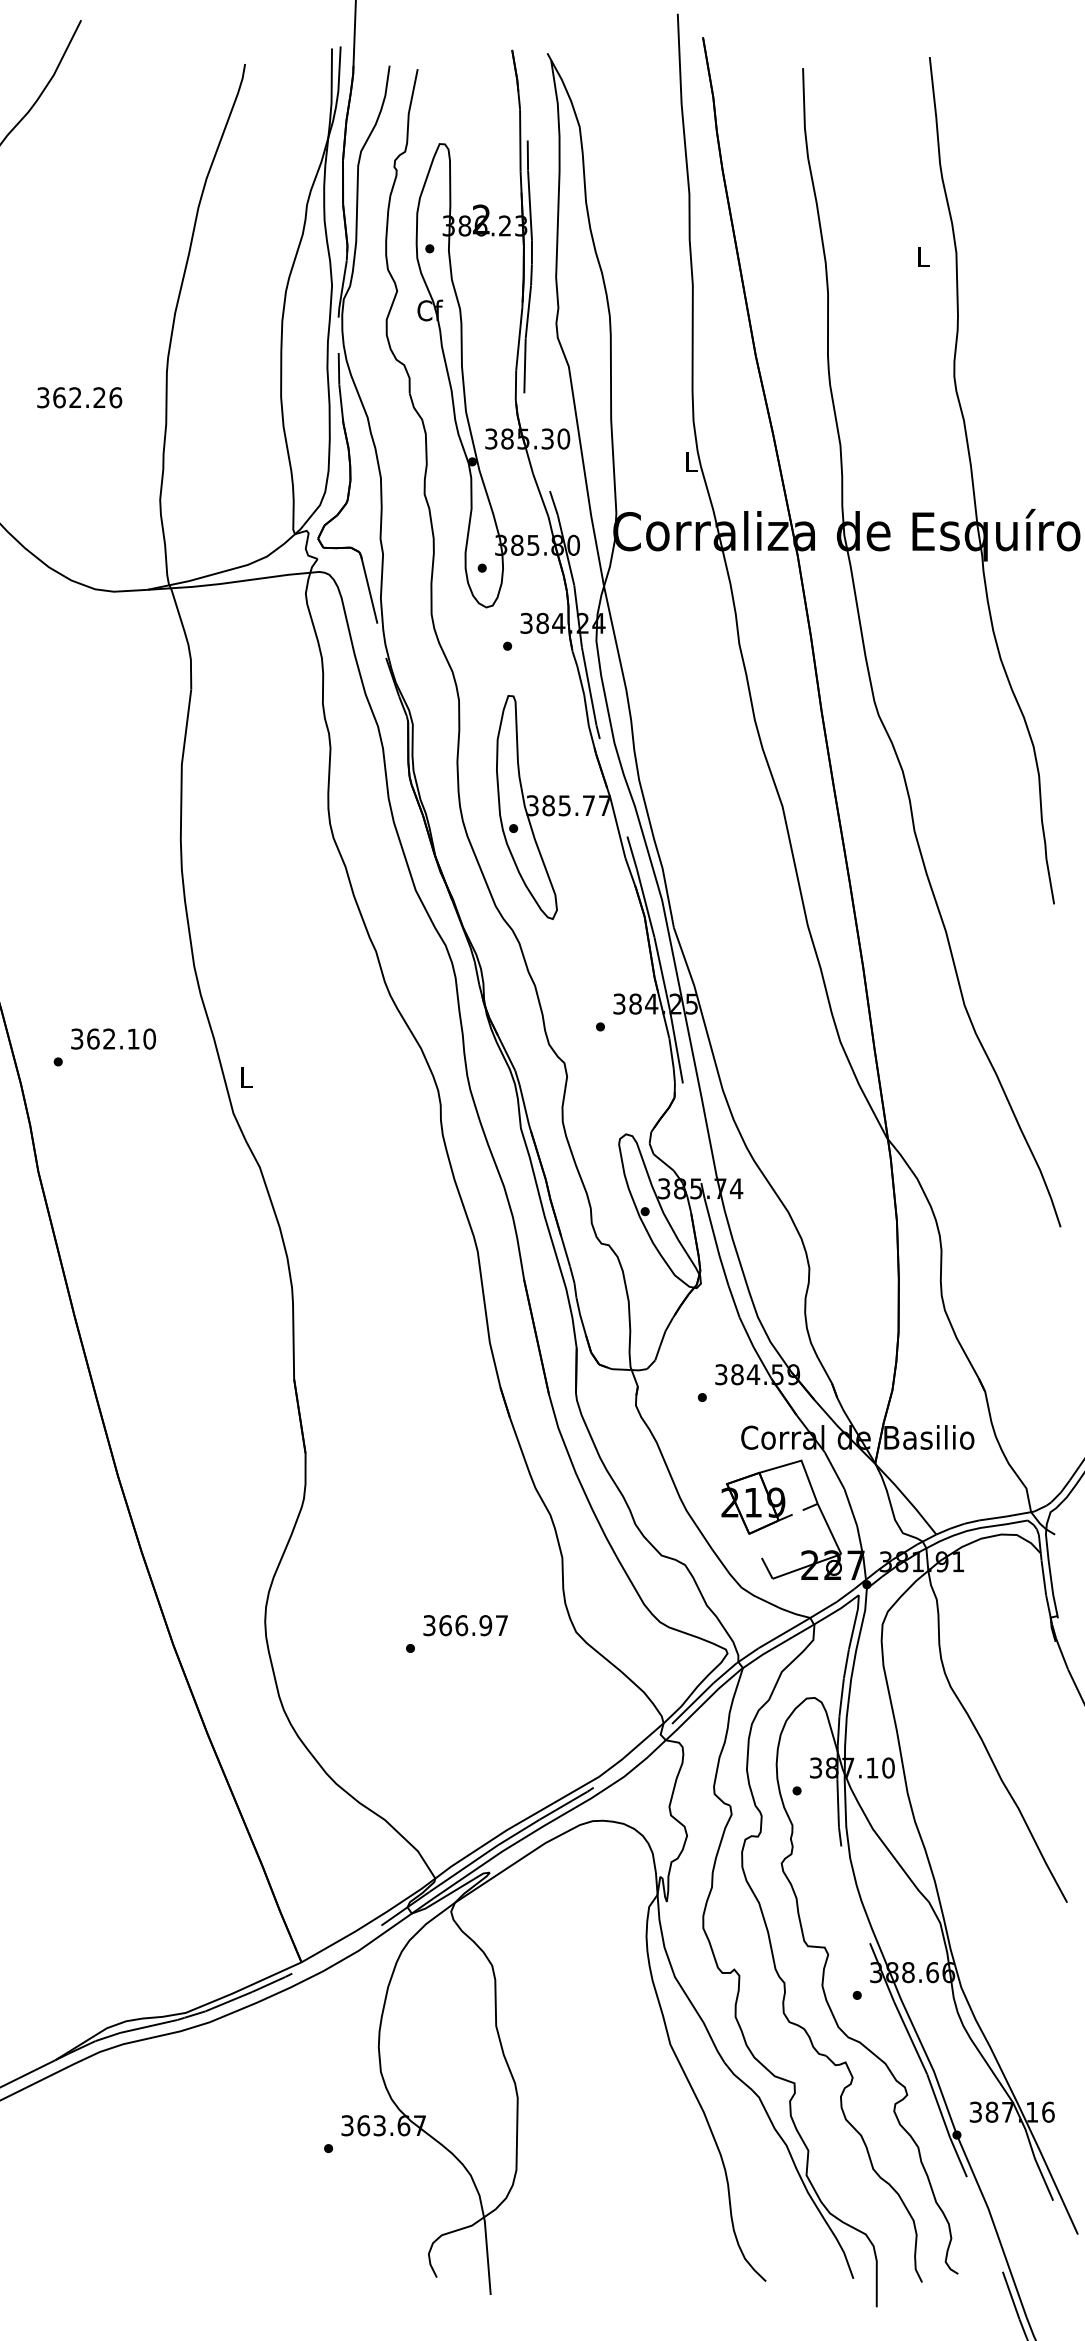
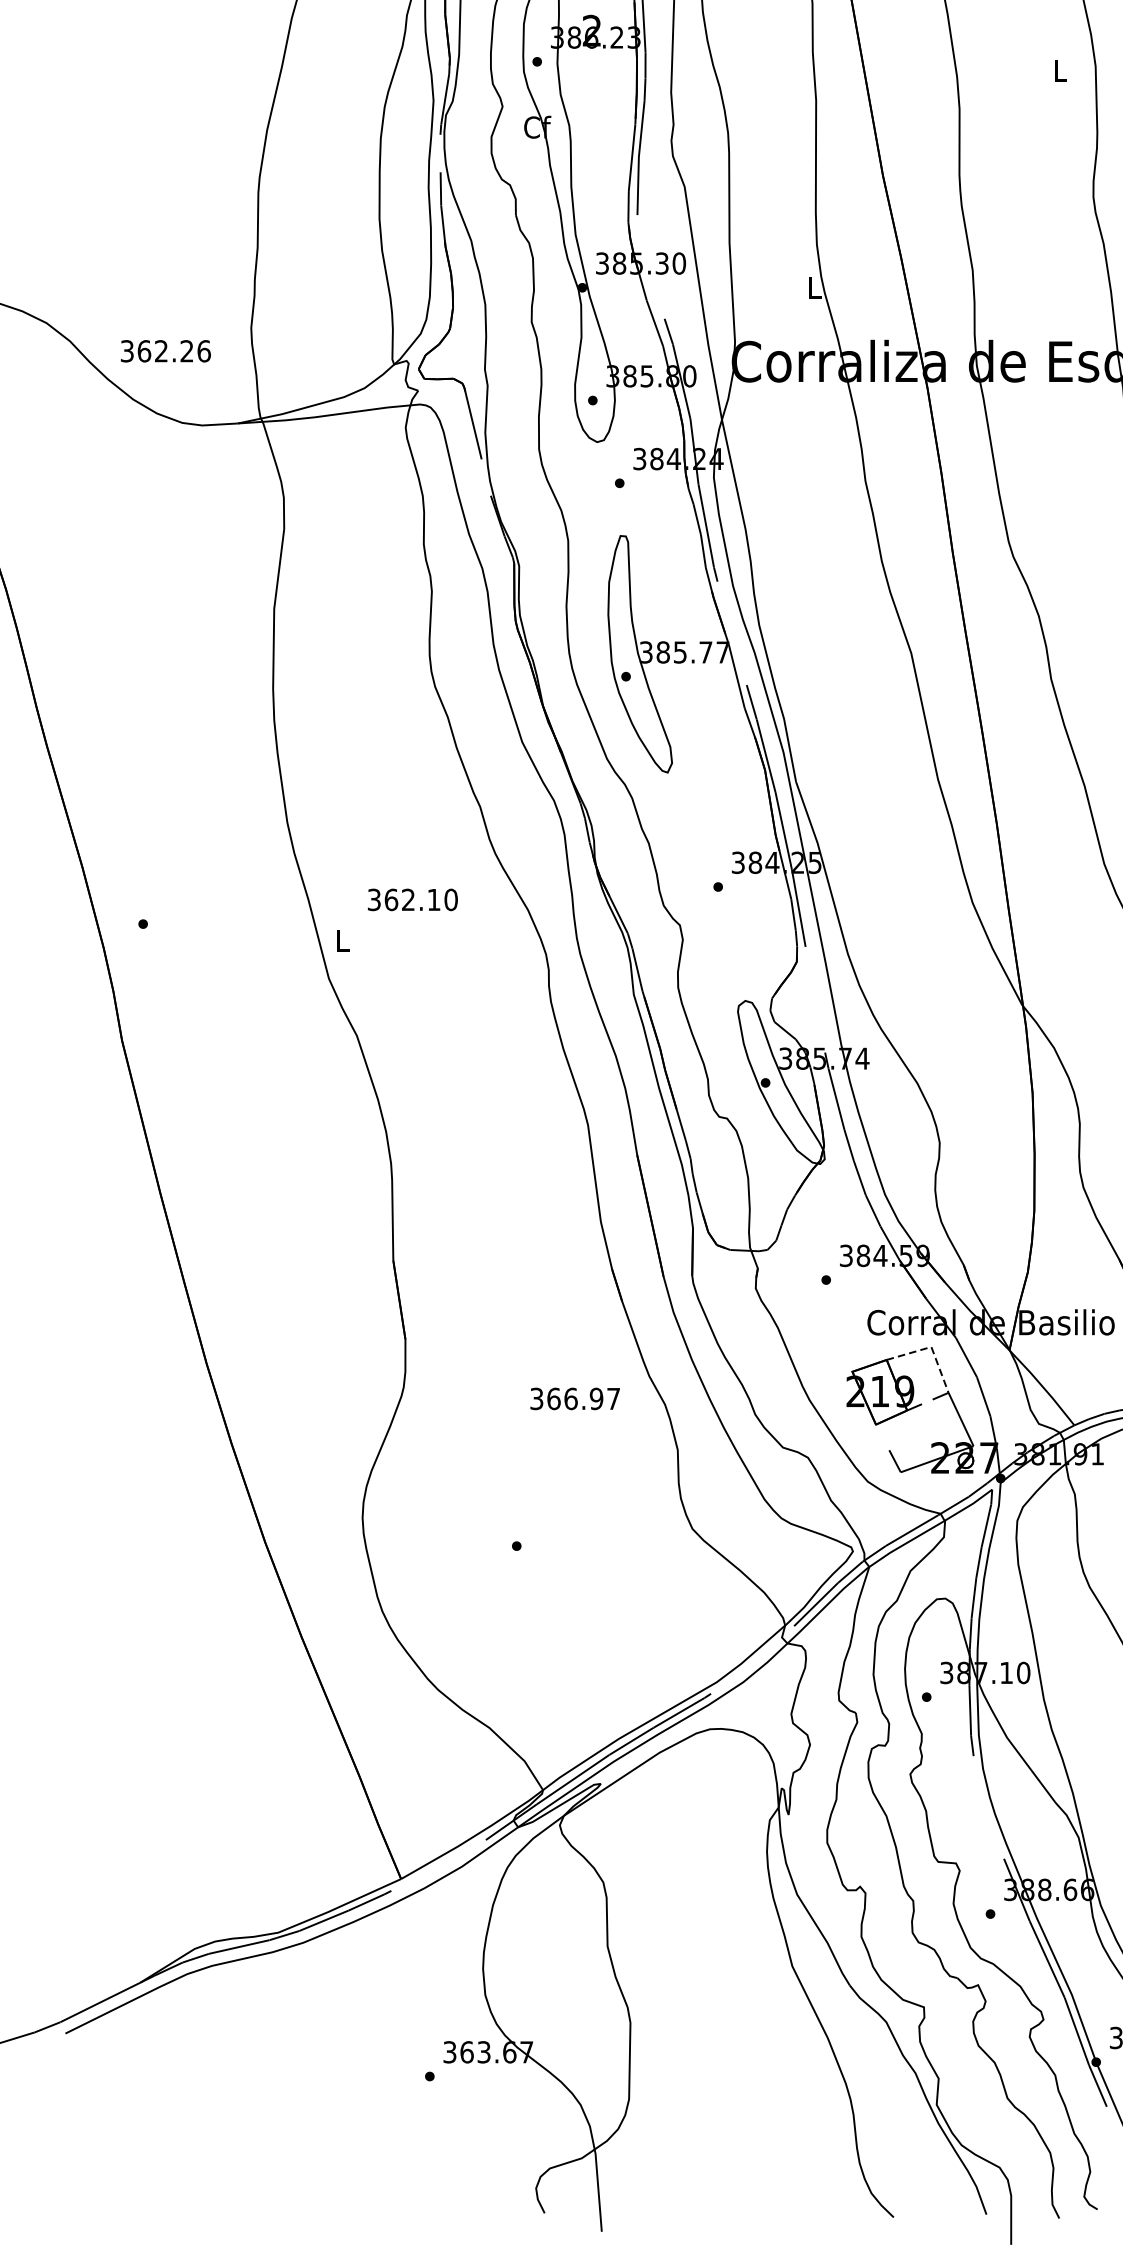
text: (79, 397) -> (165, 351), moved
text: (113, 1038) -> (412, 899), moved
line: (801, 1461) -> (931, 1347), solid -> dashed
text: (465, 1625) -> (575, 1398), moved

